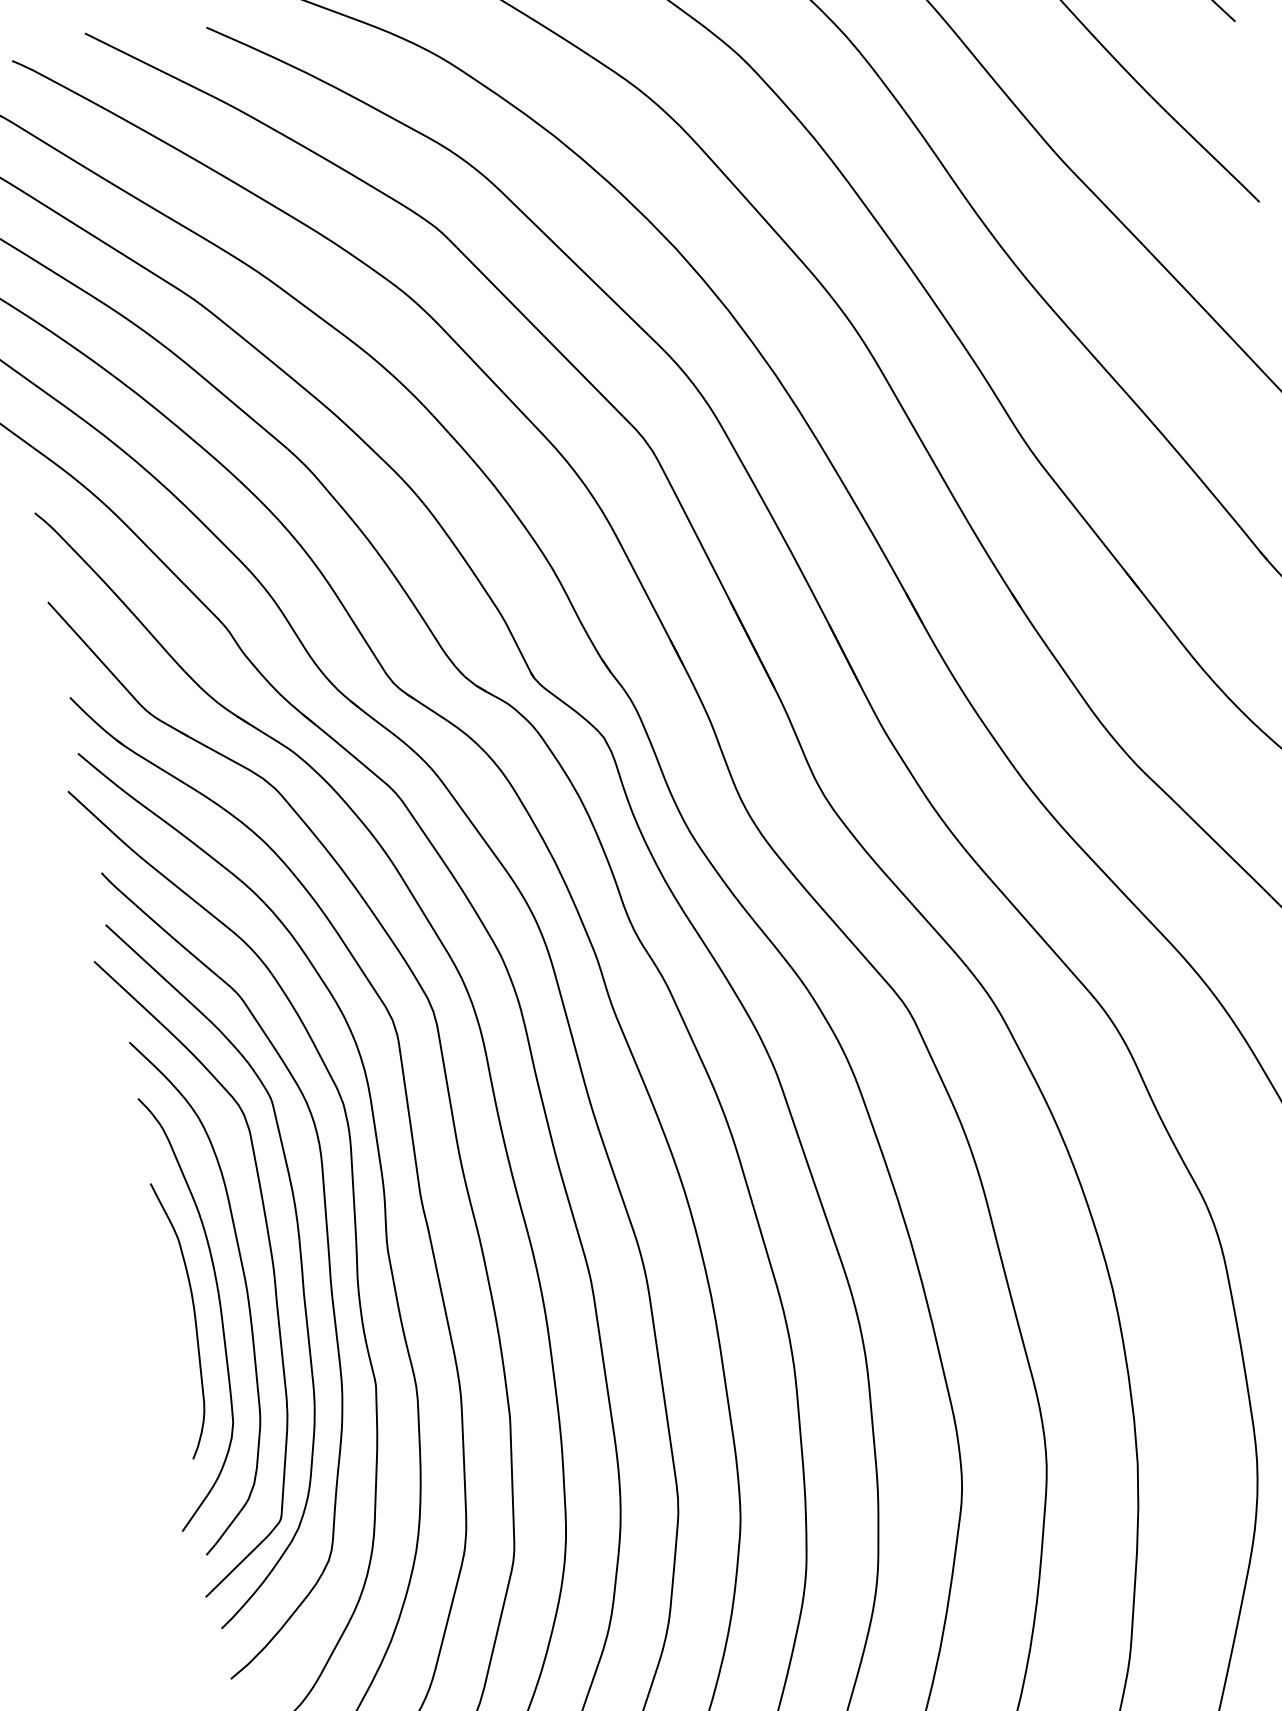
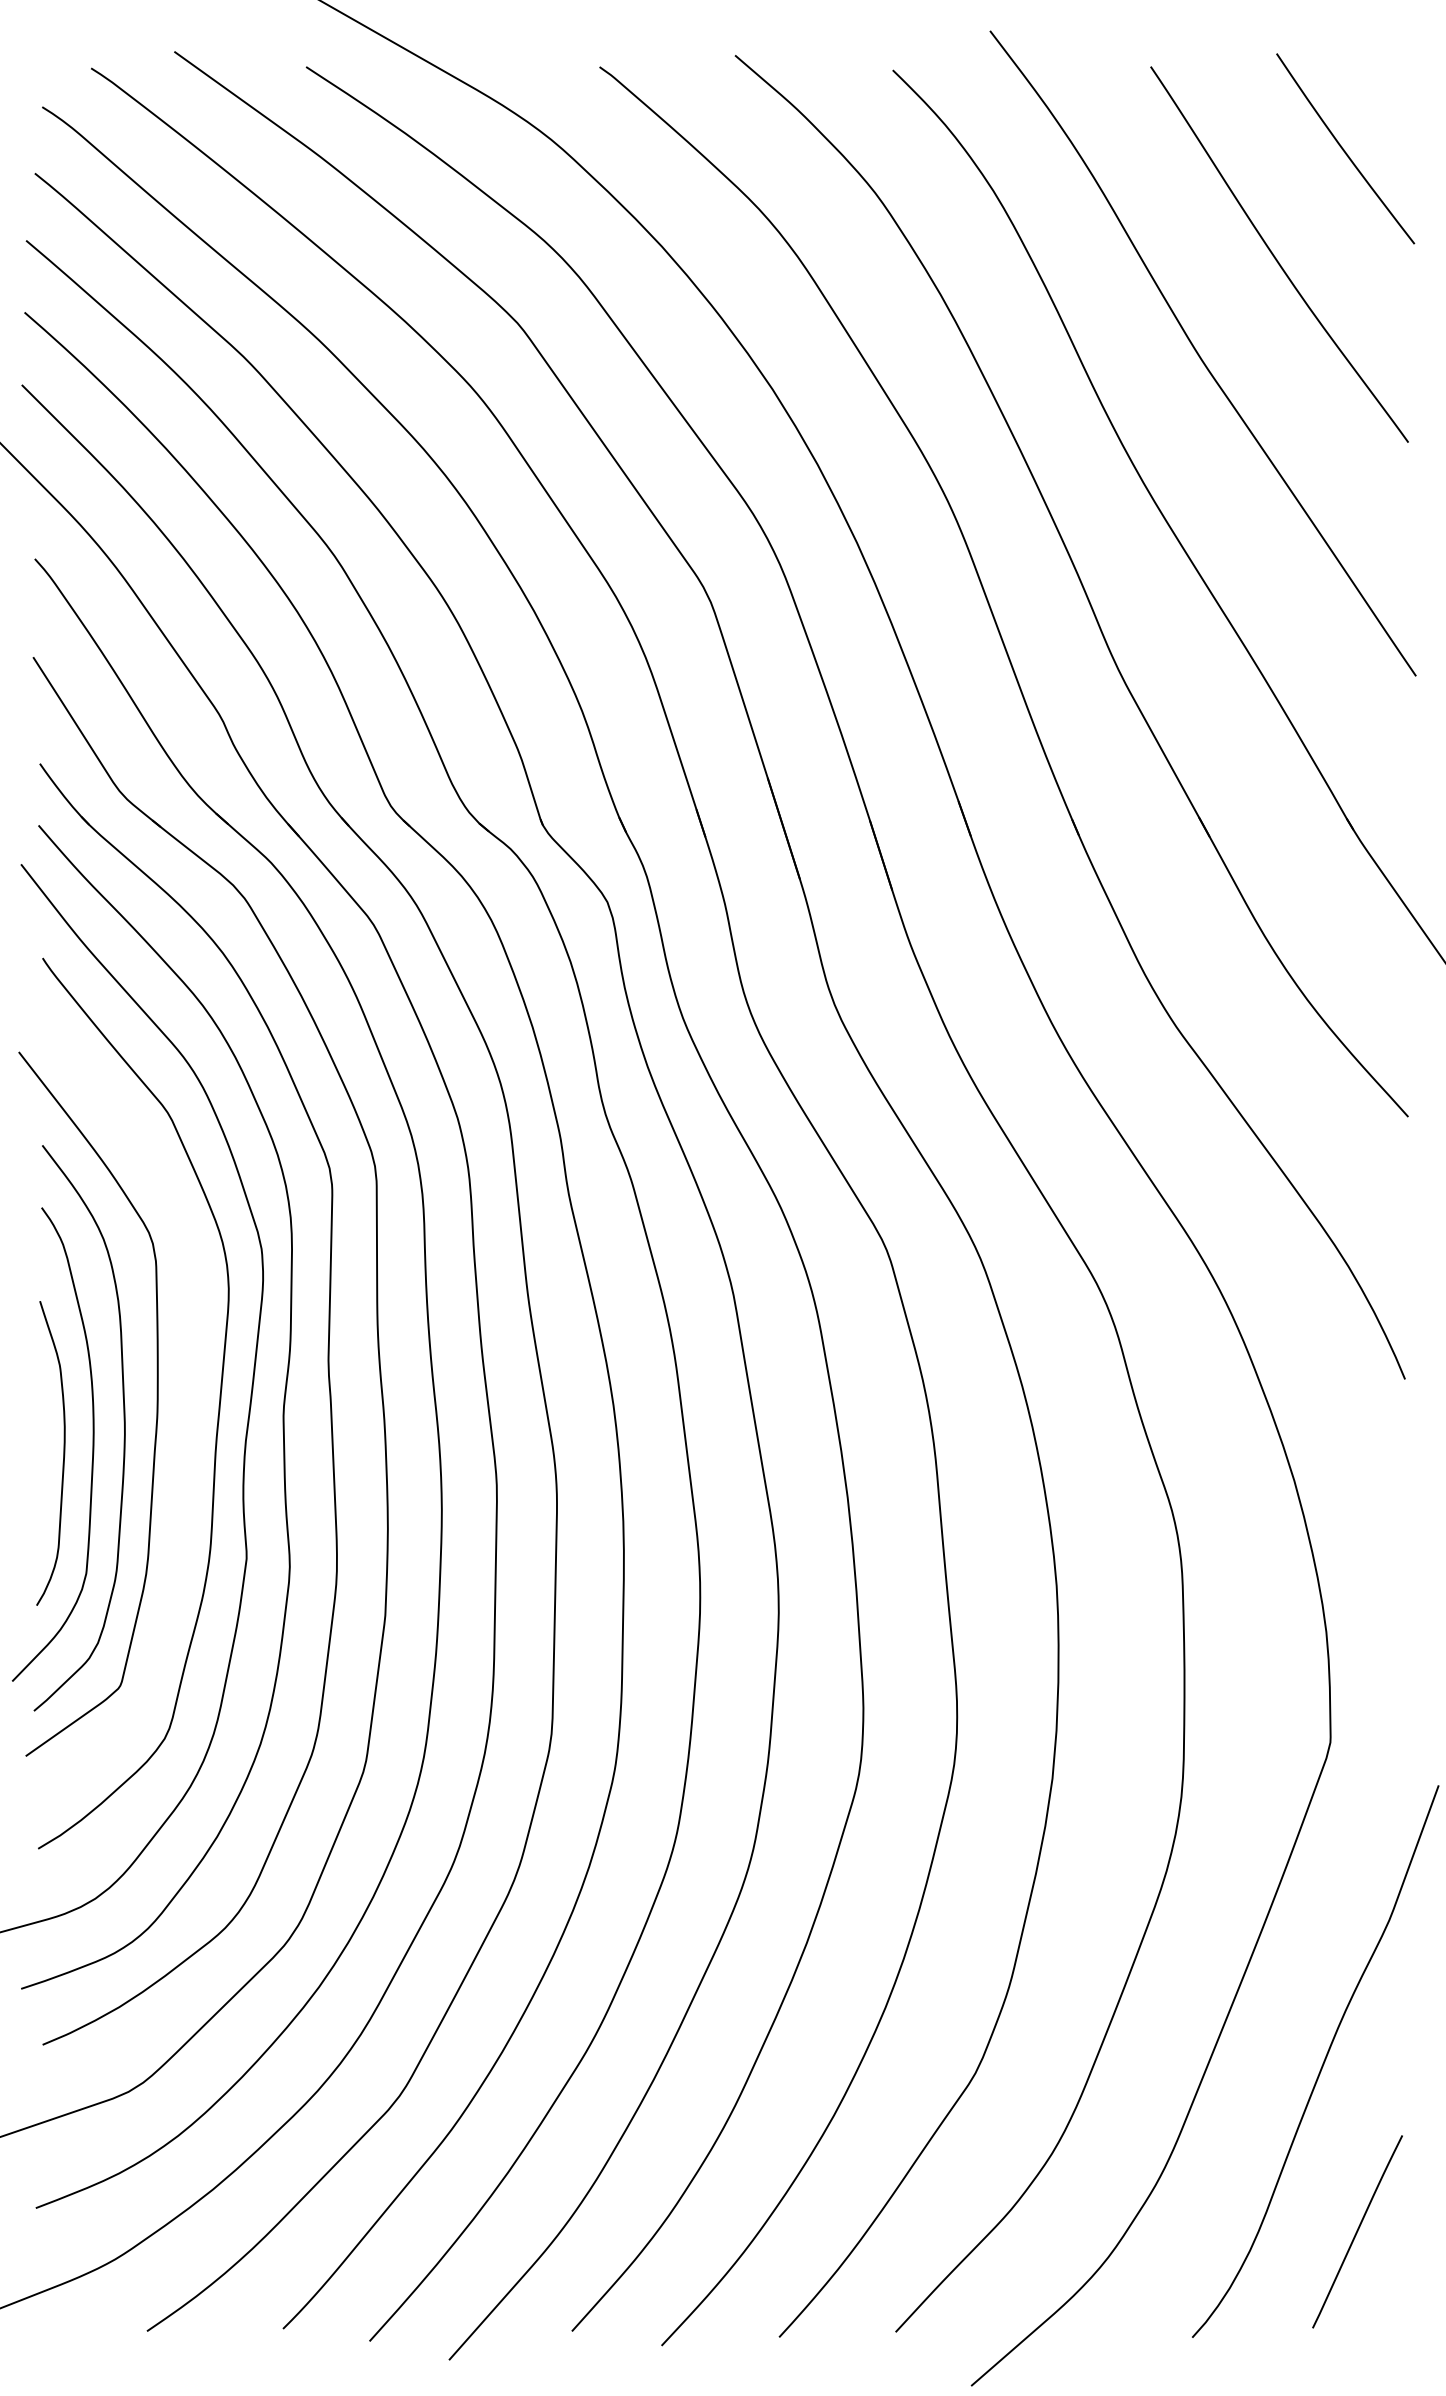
curve: (299, 1258) -> (187, 1408), removed

